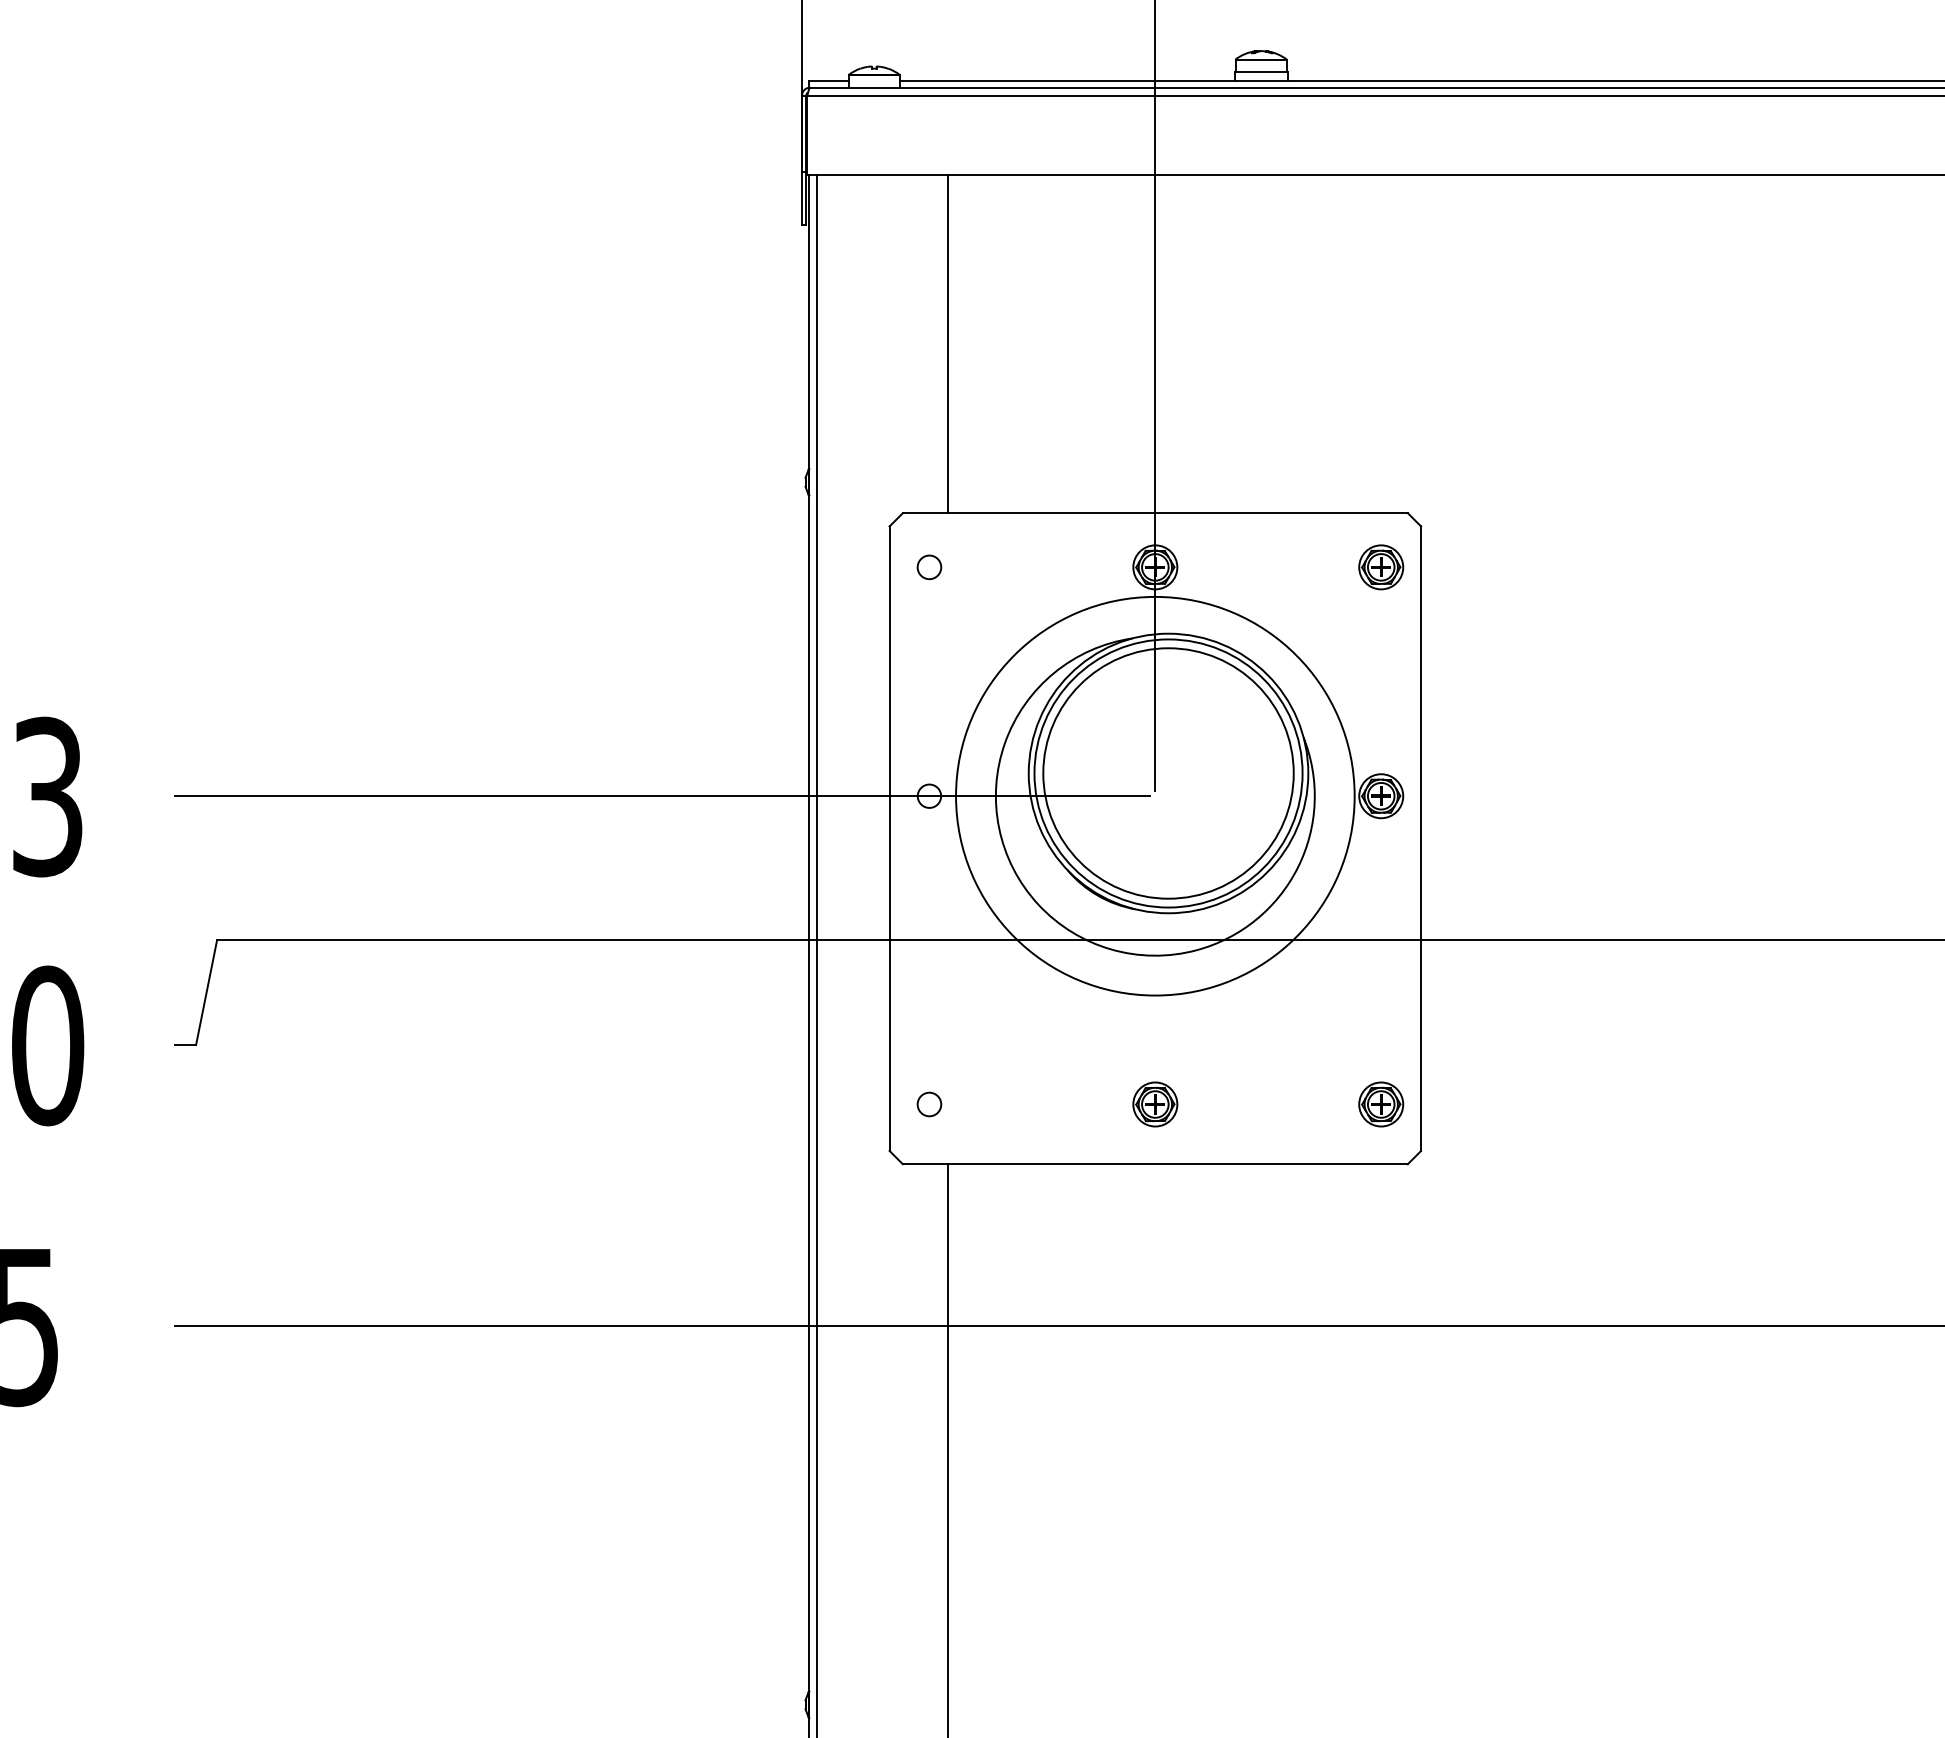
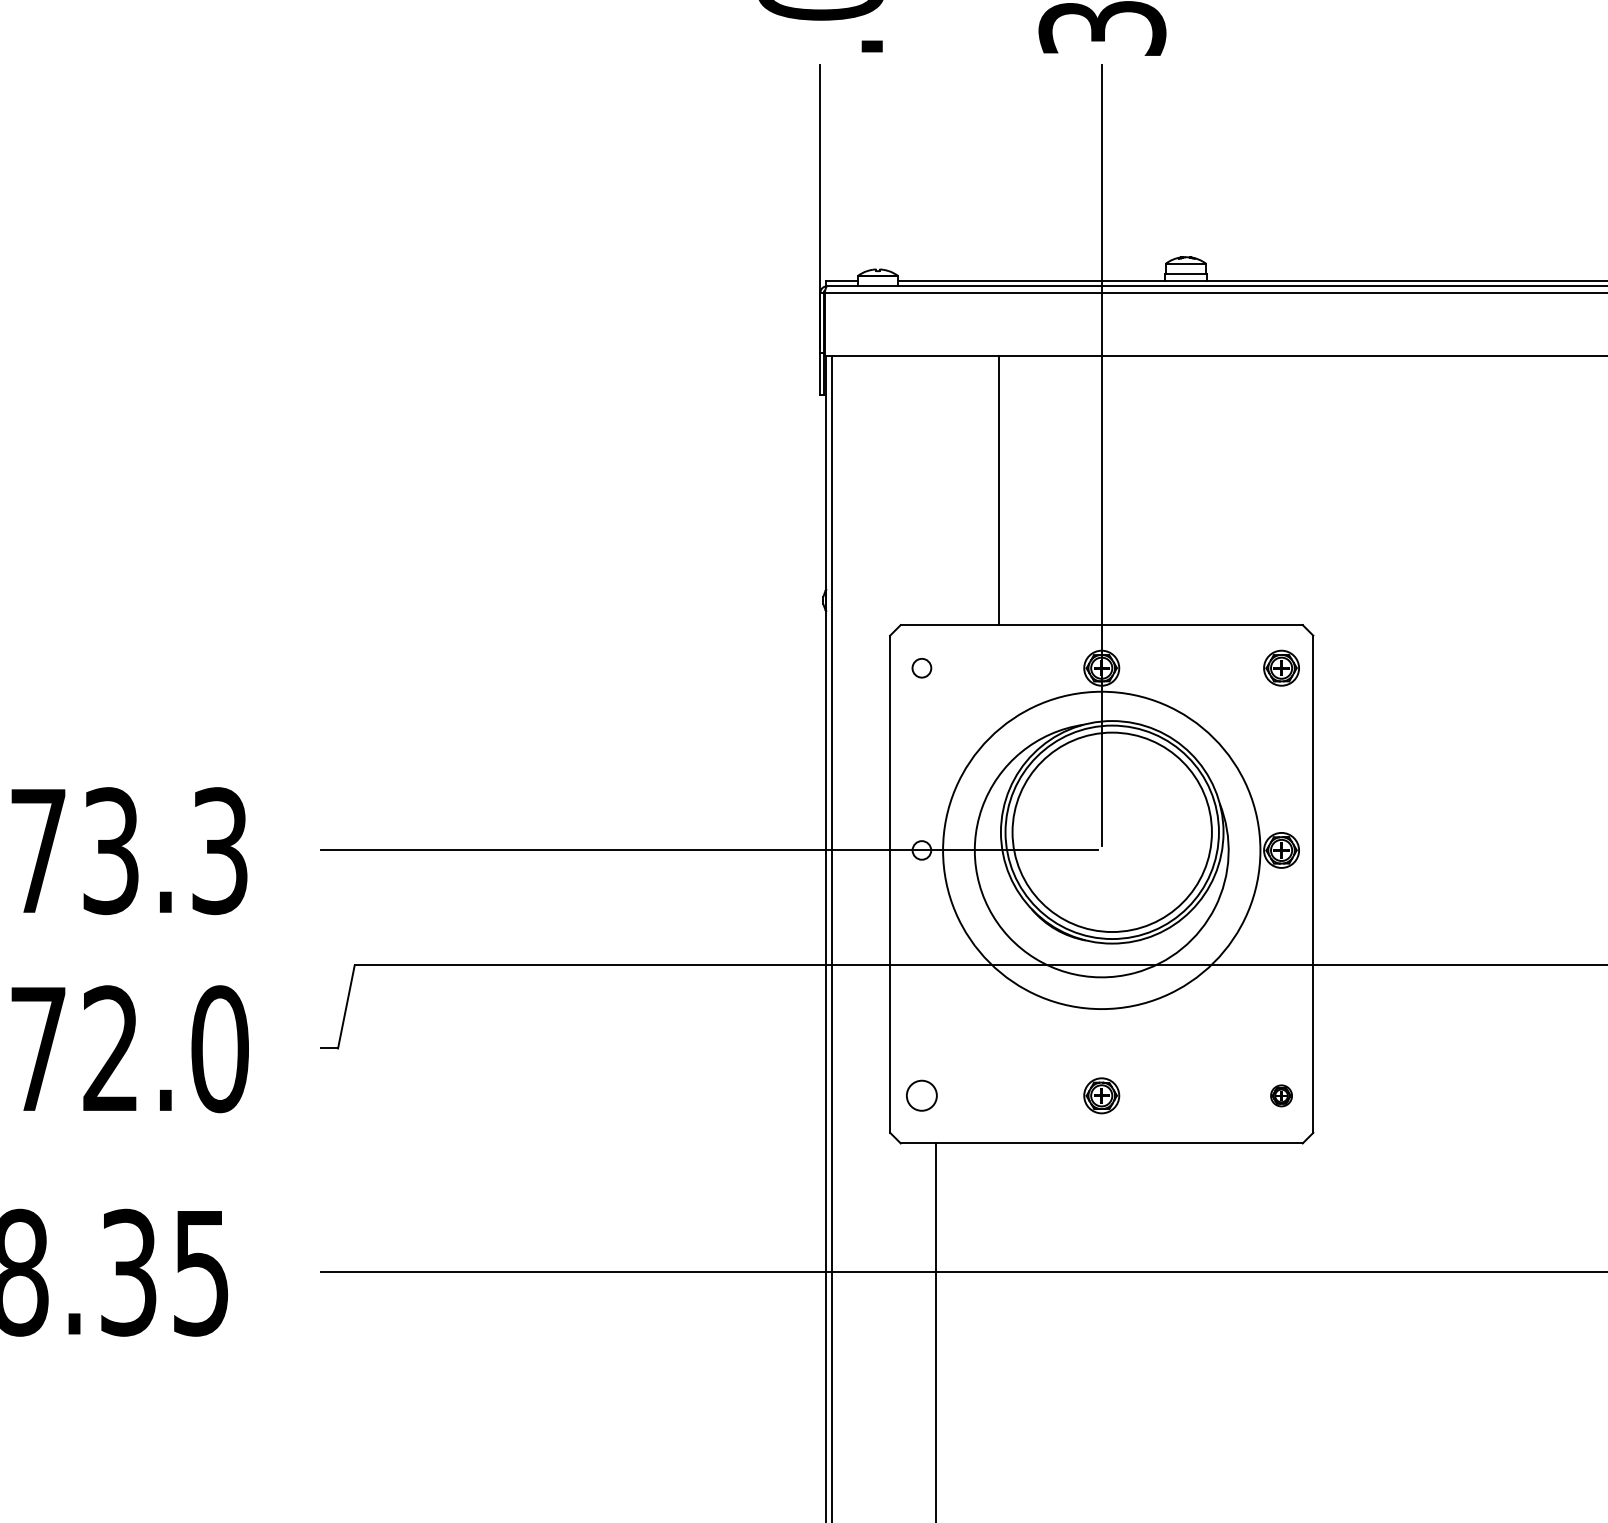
line: (947, 344) -> (999, 490), moved
circle: (928, 1104) -> (921, 1095), size x1.6
part: (1381, 1104) -> (1281, 1095), size x0.6

